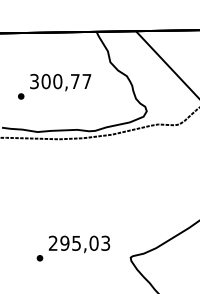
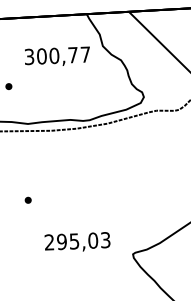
text: (60, 82) -> (57, 56), moved
part: (39, 258) -> (27, 200), moved

